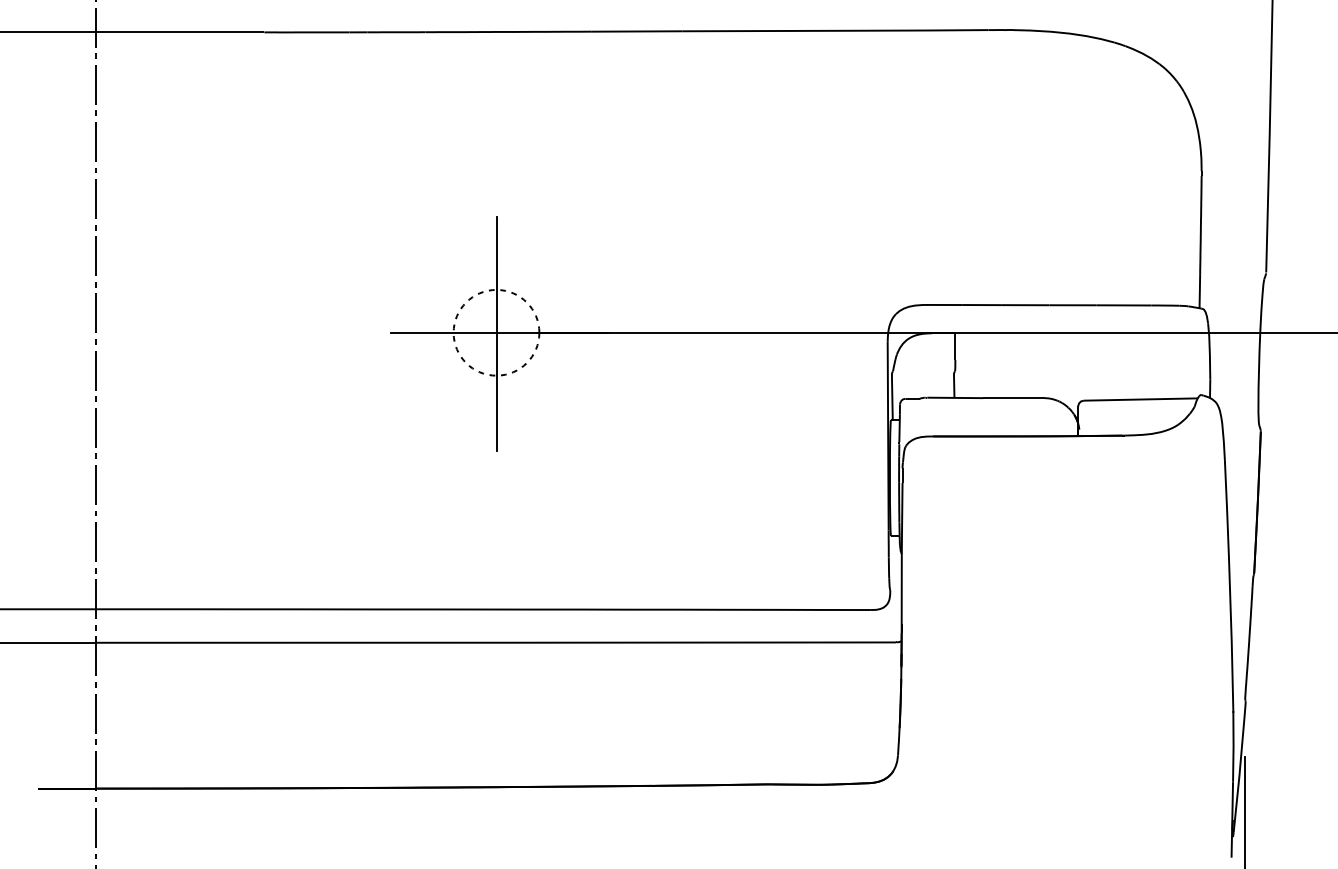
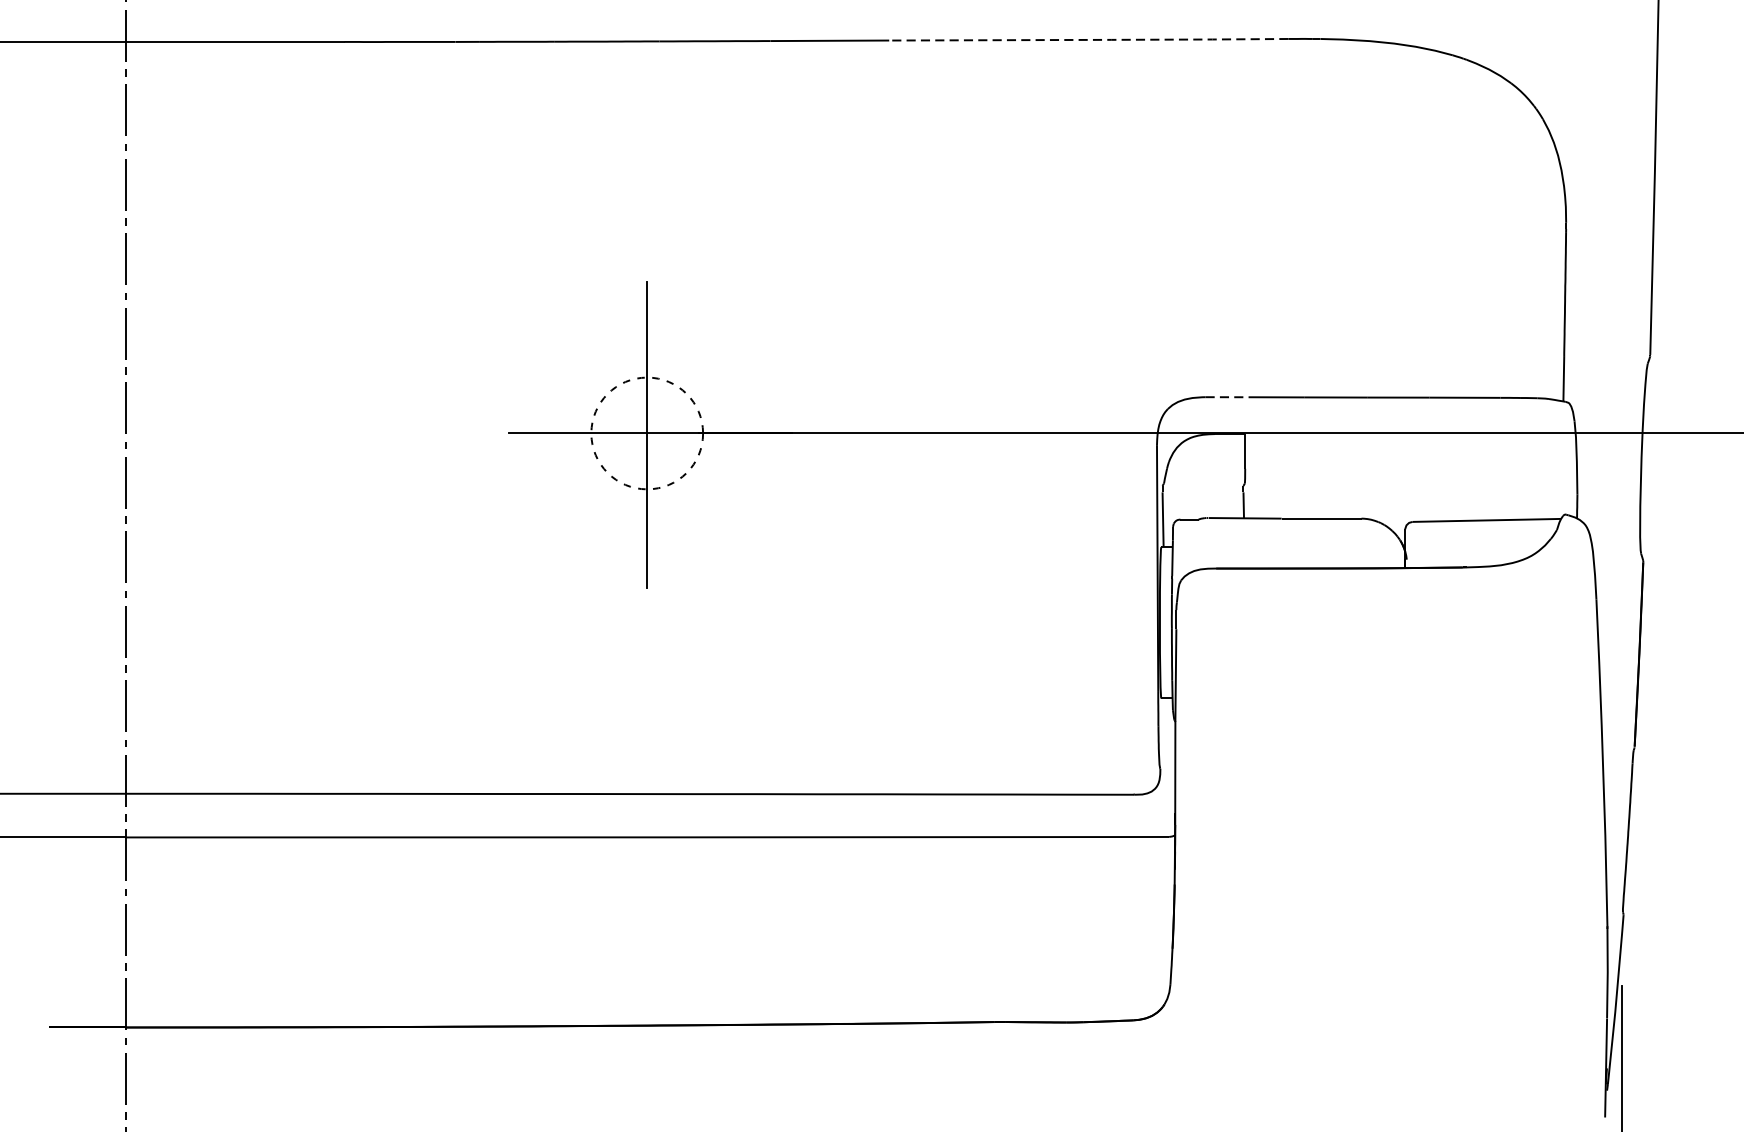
line: (836, 30) -> (1090, 39), solid -> dashed
line: (943, 304) -> (1229, 396), solid -> dashed

